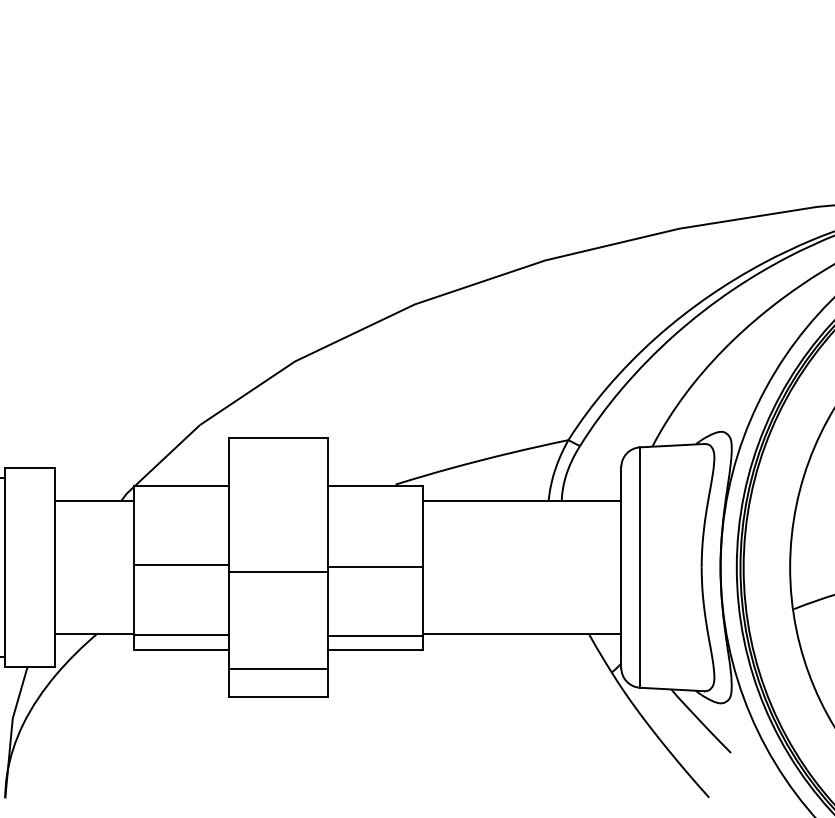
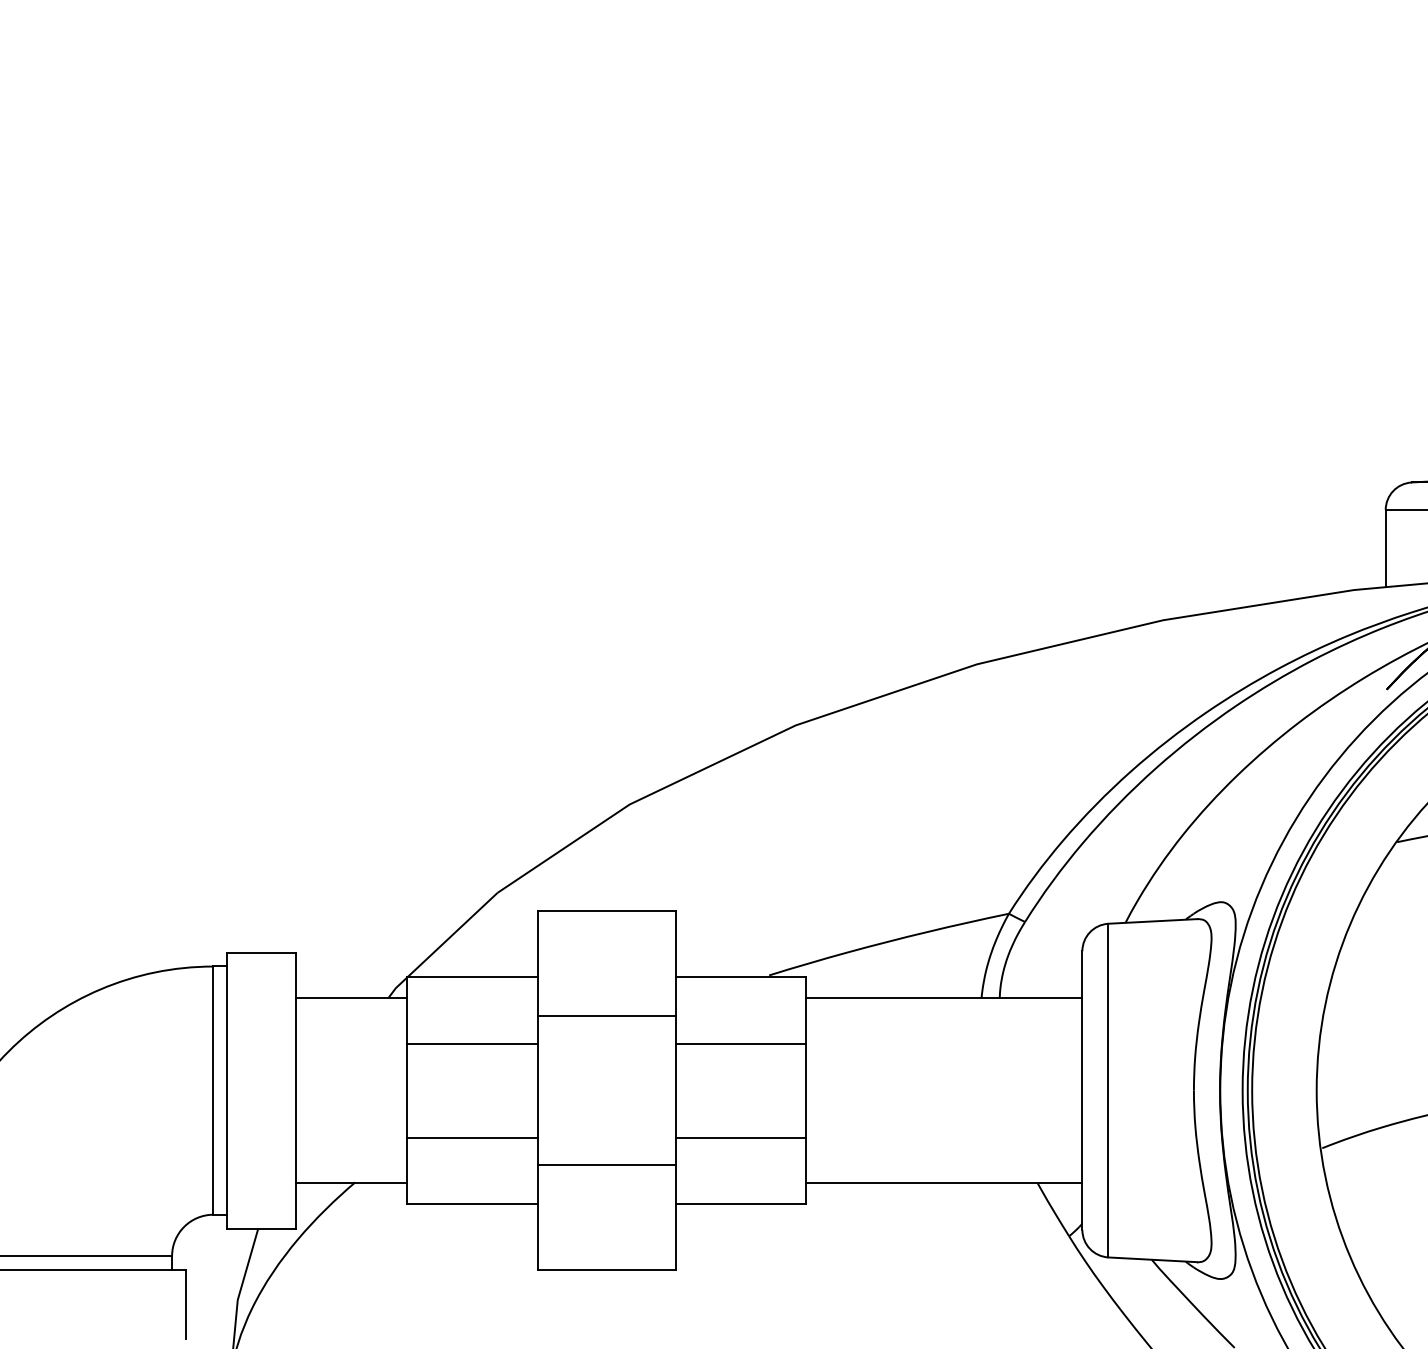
line: (181, 564) -> (471, 1043), moved
line: (374, 566) -> (740, 1043), moved
line: (278, 571) -> (606, 1016), moved
line: (181, 635) -> (471, 1137), moved
line: (374, 635) -> (740, 1137), moved
line: (278, 668) -> (606, 1164), moved

